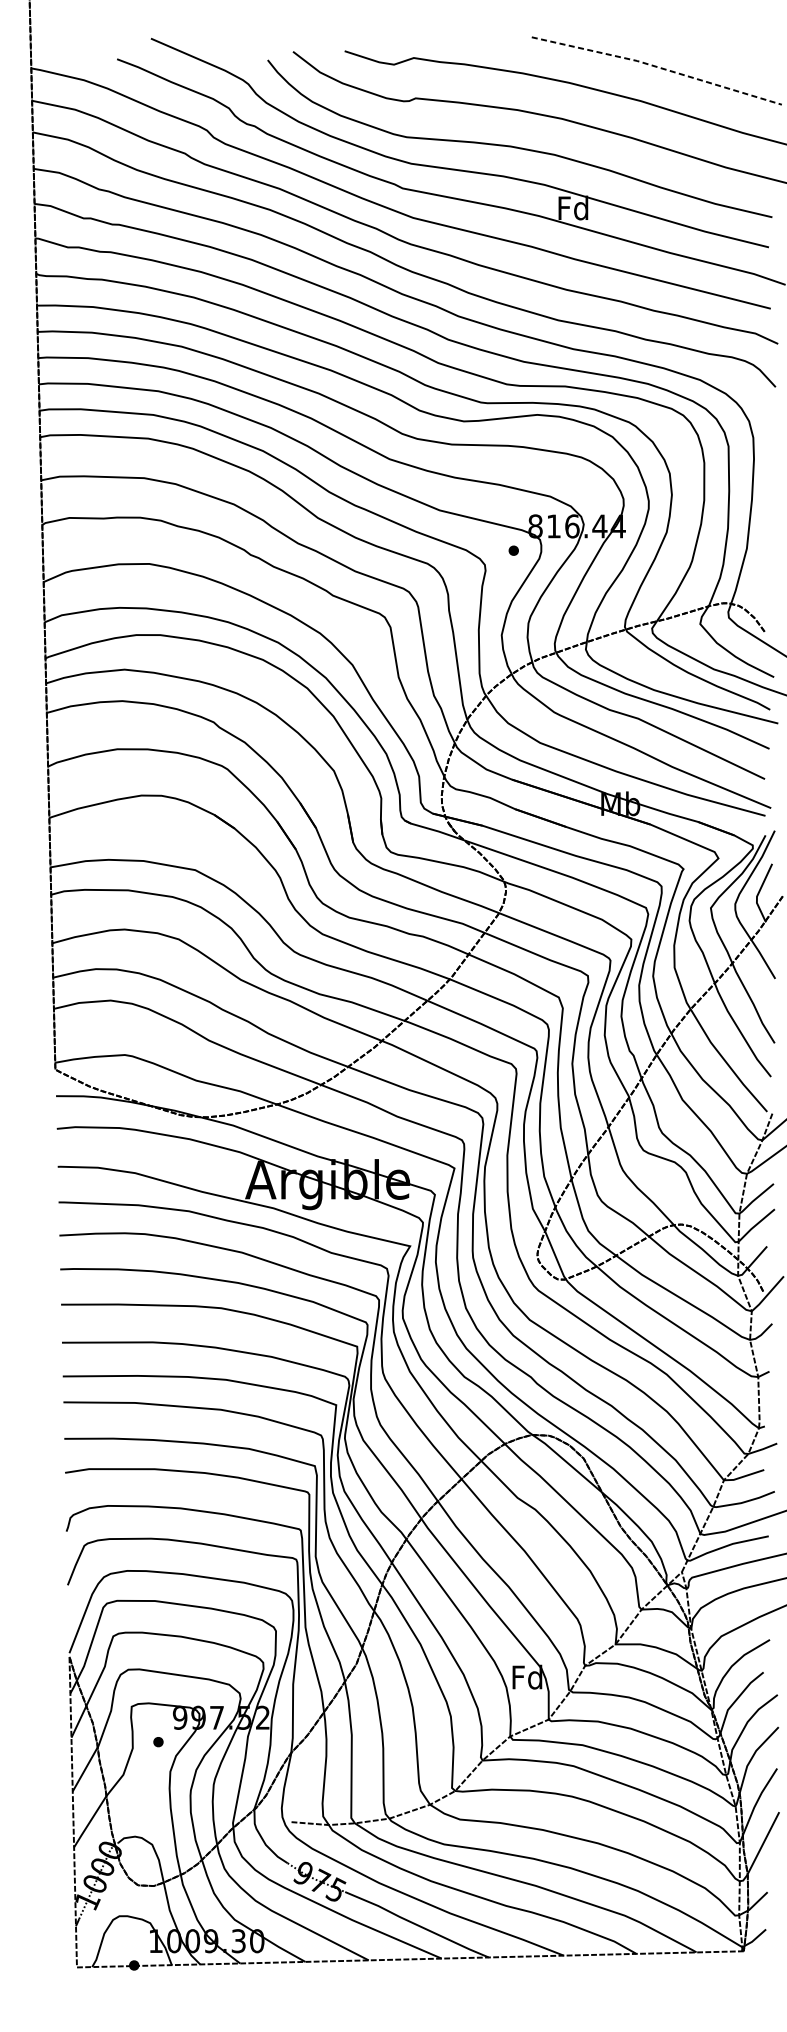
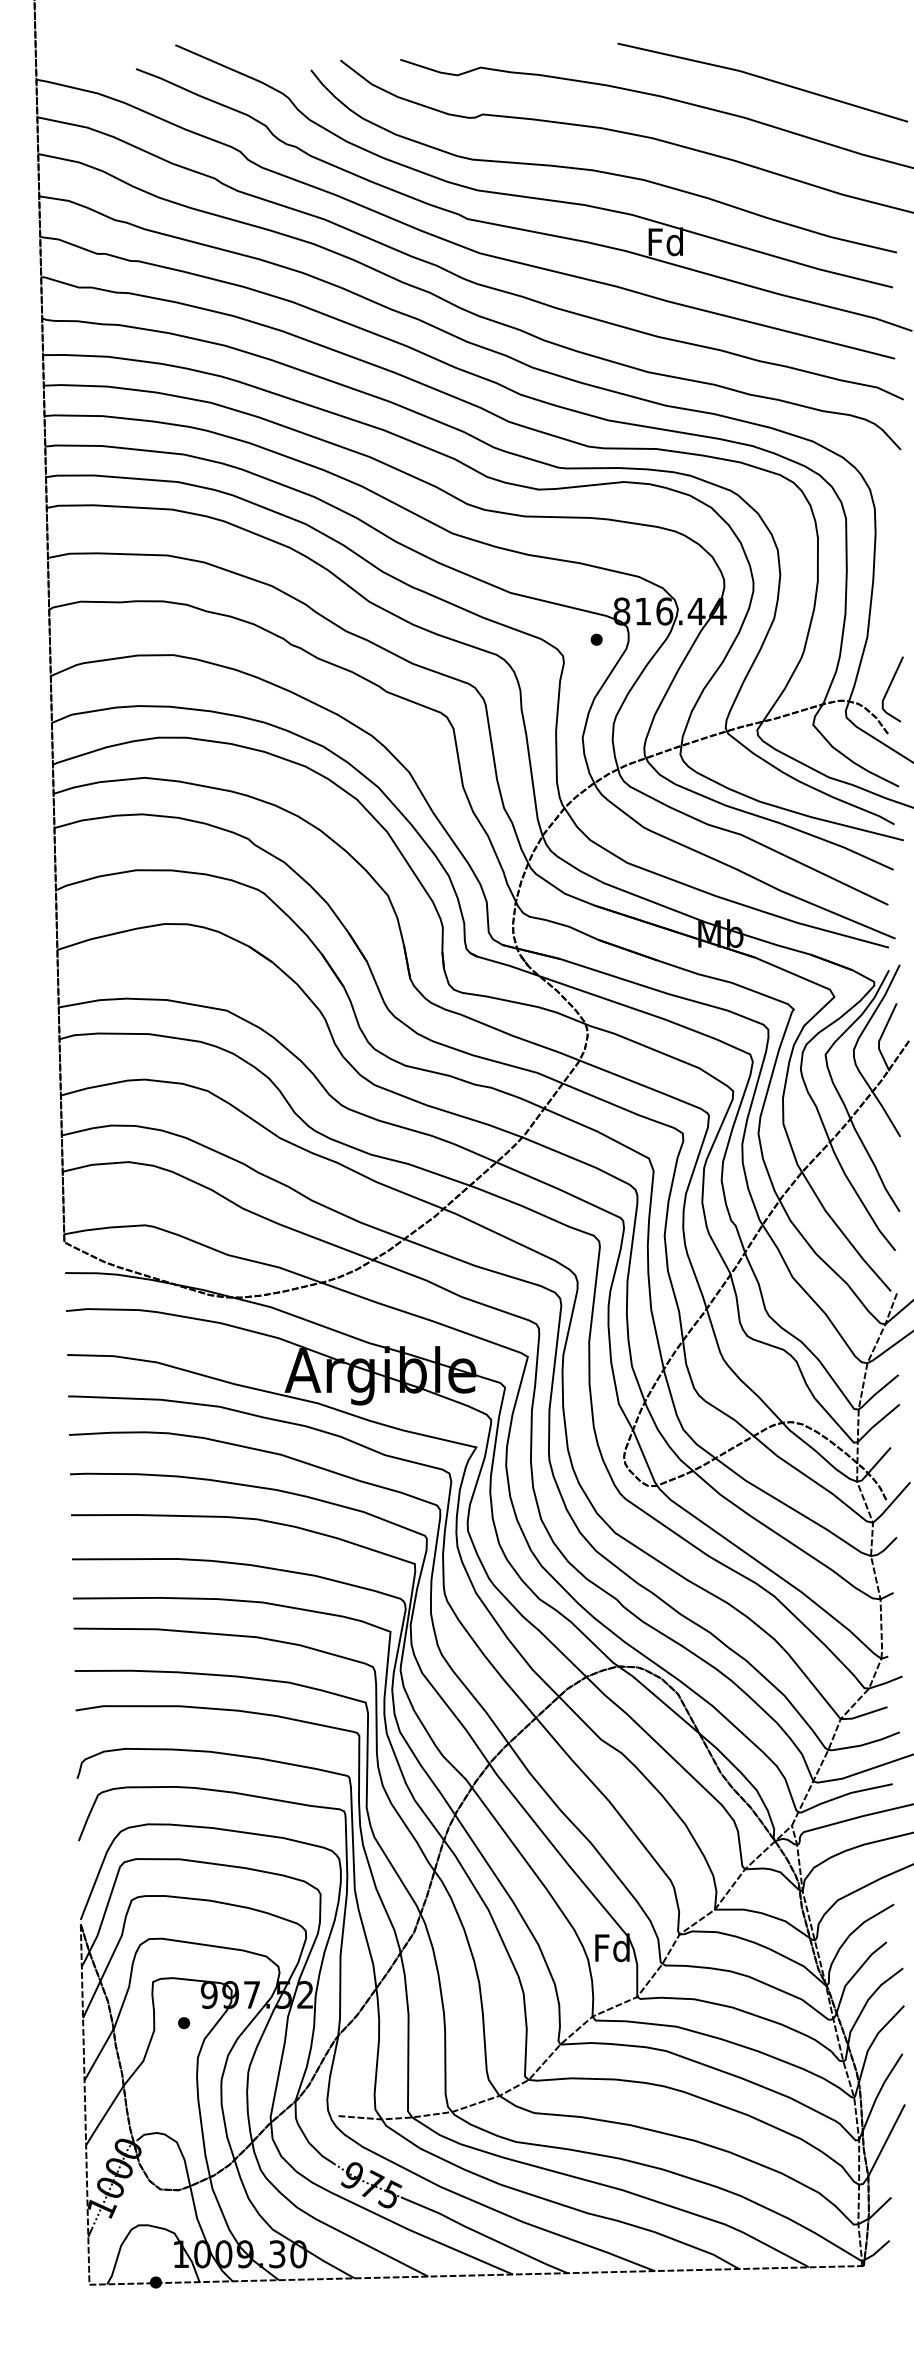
line: (657, 67) -> (763, 78), dashed -> solid
line: (765, 593) -> (889, 689), added

